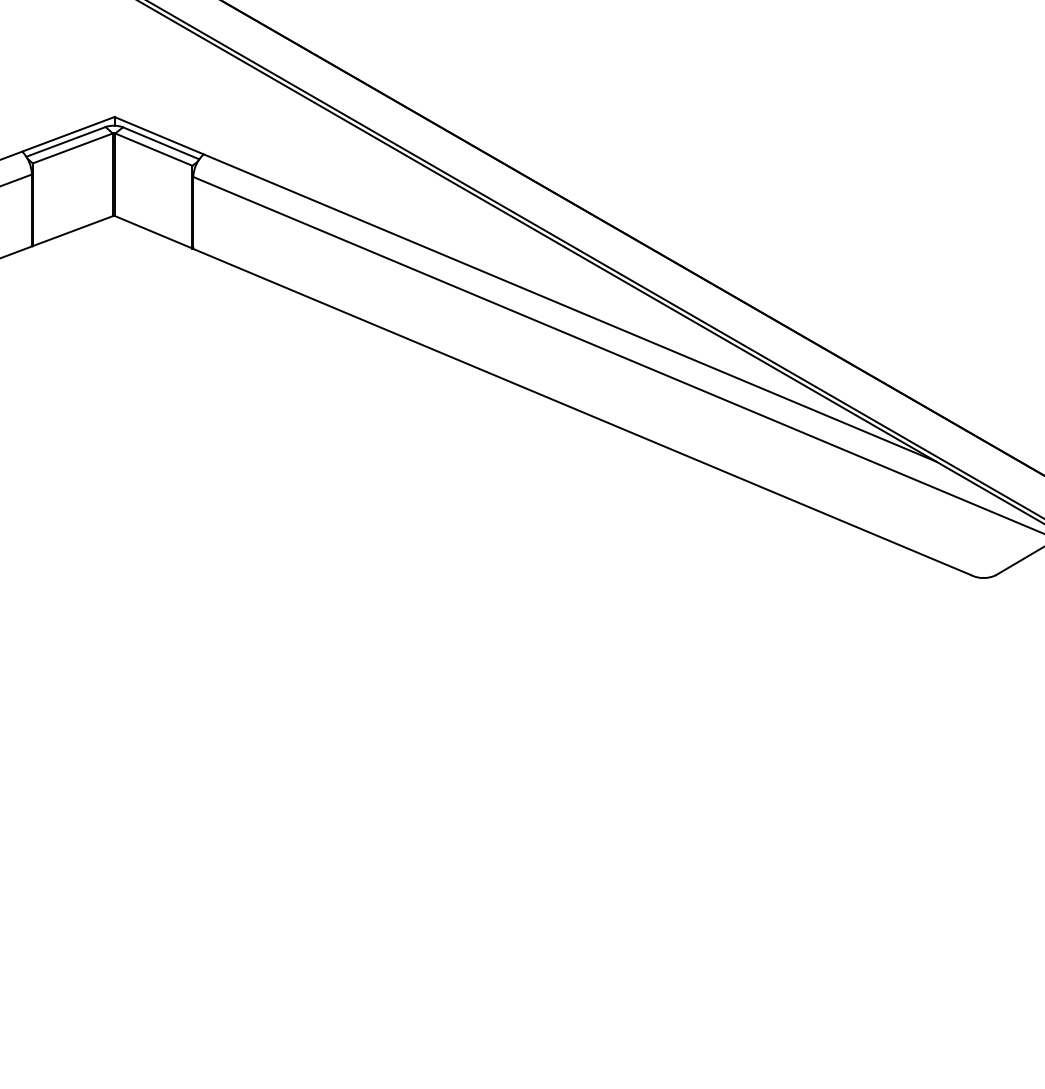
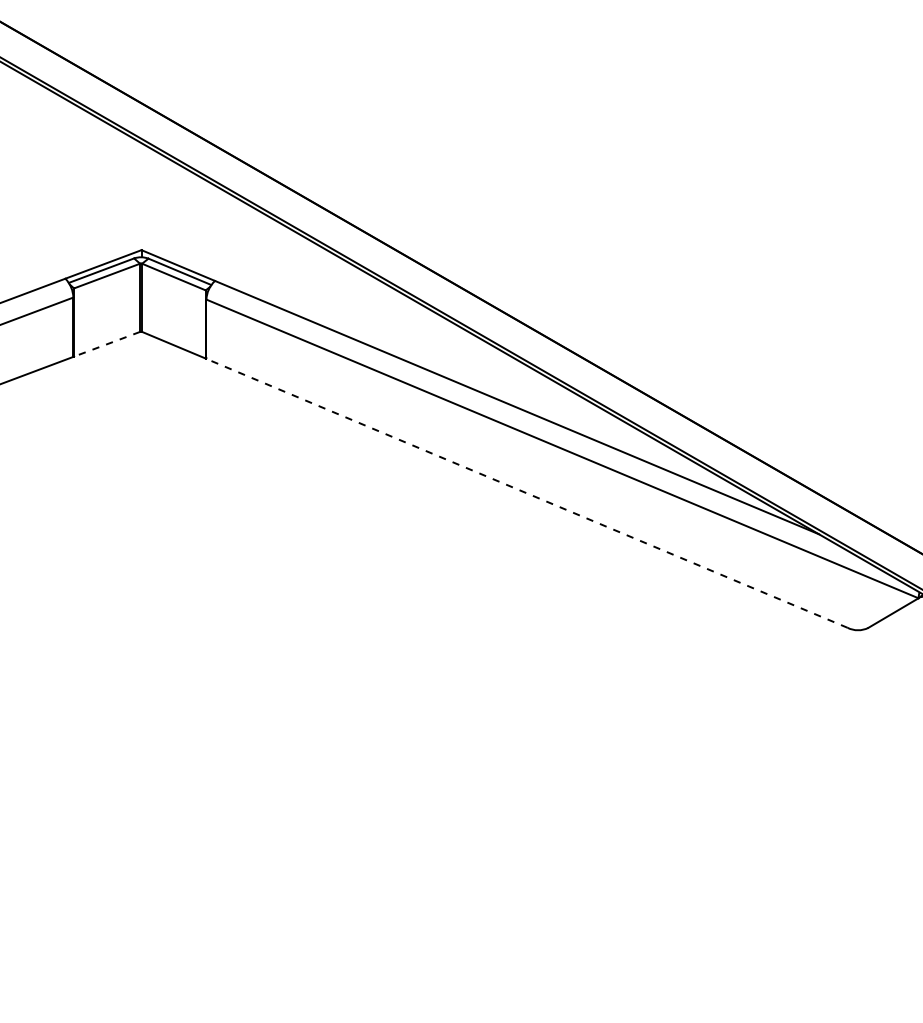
line: (72, 231) -> (106, 344), solid -> dashed
line: (582, 412) -> (527, 493), solid -> dashed

